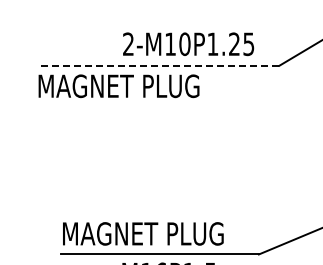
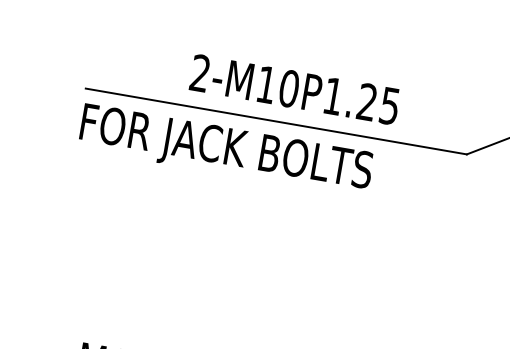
text: (188, 44) -> (294, 90), moved
line: (158, 65) -> (276, 121), dashed -> solid
text: (131, 88) -> (227, 149), MAGNET PLUG -> FOR JACK BOLTS

